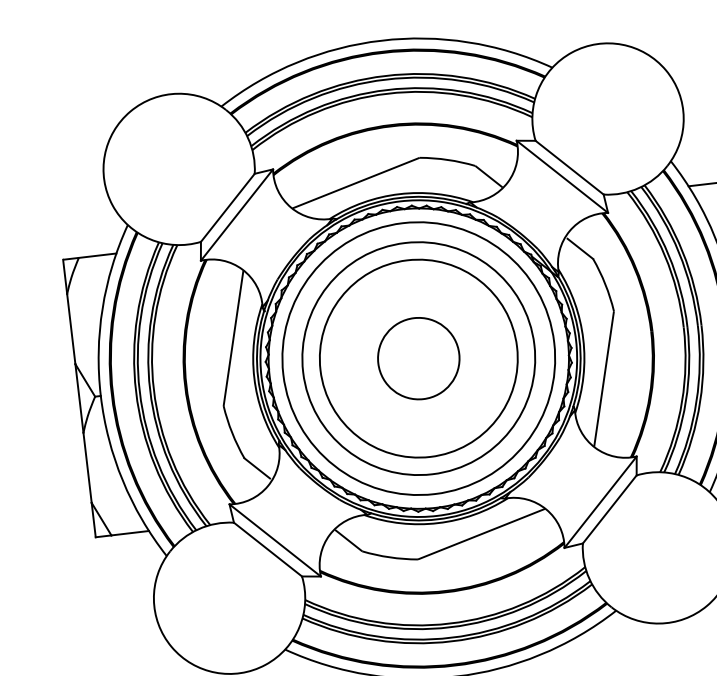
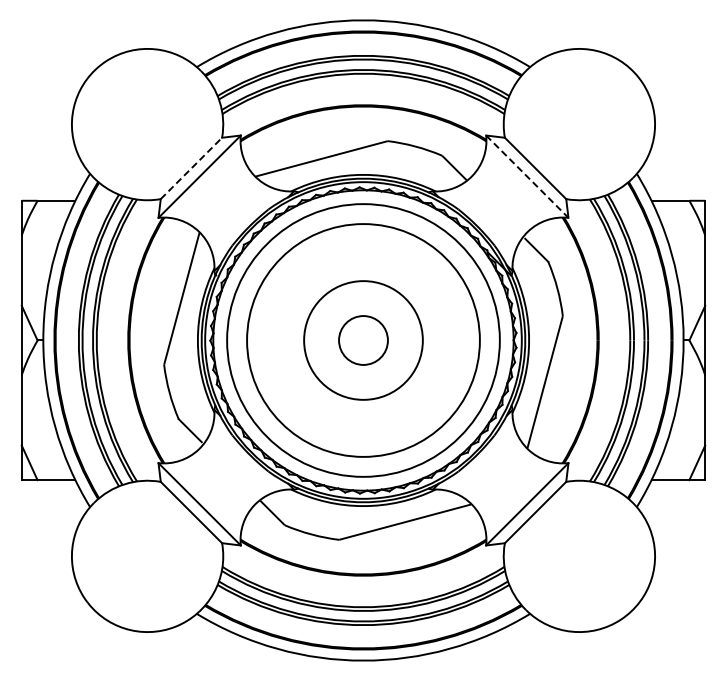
line: (562, 177) -> (527, 177), solid -> dashed
line: (227, 207) -> (191, 168), solid -> dashed
circle: (418, 358) -> (363, 340), size x0.6
circle: (418, 358) -> (363, 340), size x0.6

